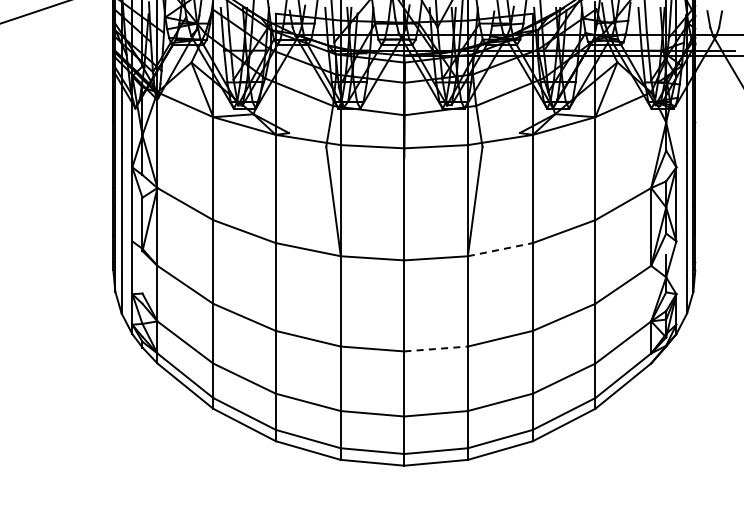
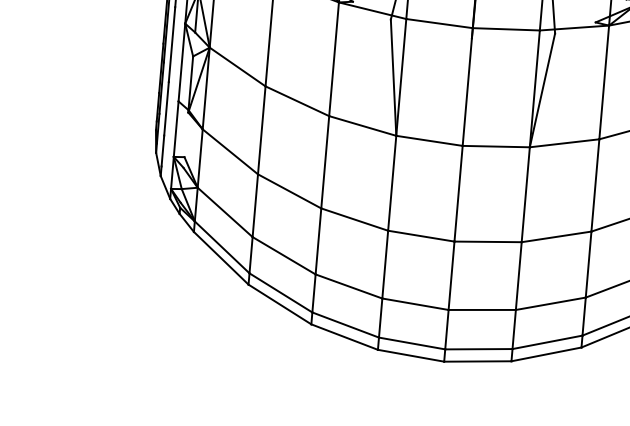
line: (500, 249) -> (564, 143), dashed -> solid
line: (436, 349) -> (488, 242), dashed -> solid

